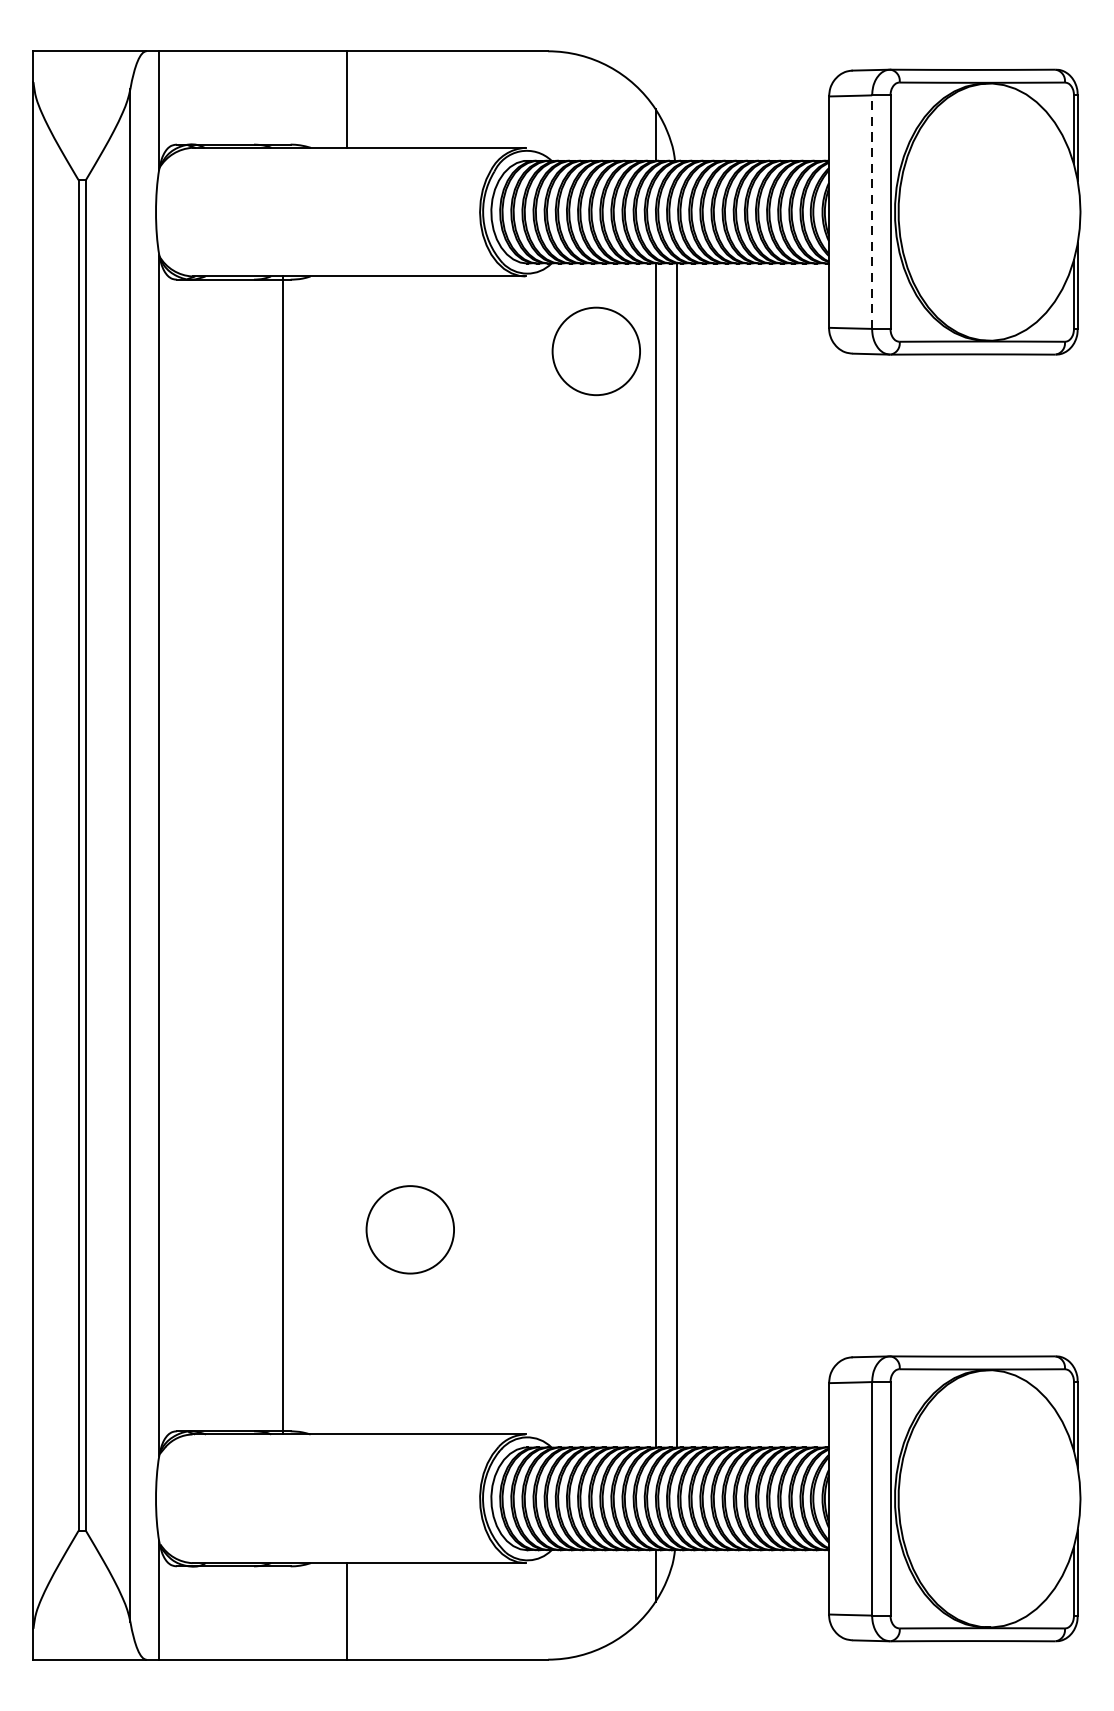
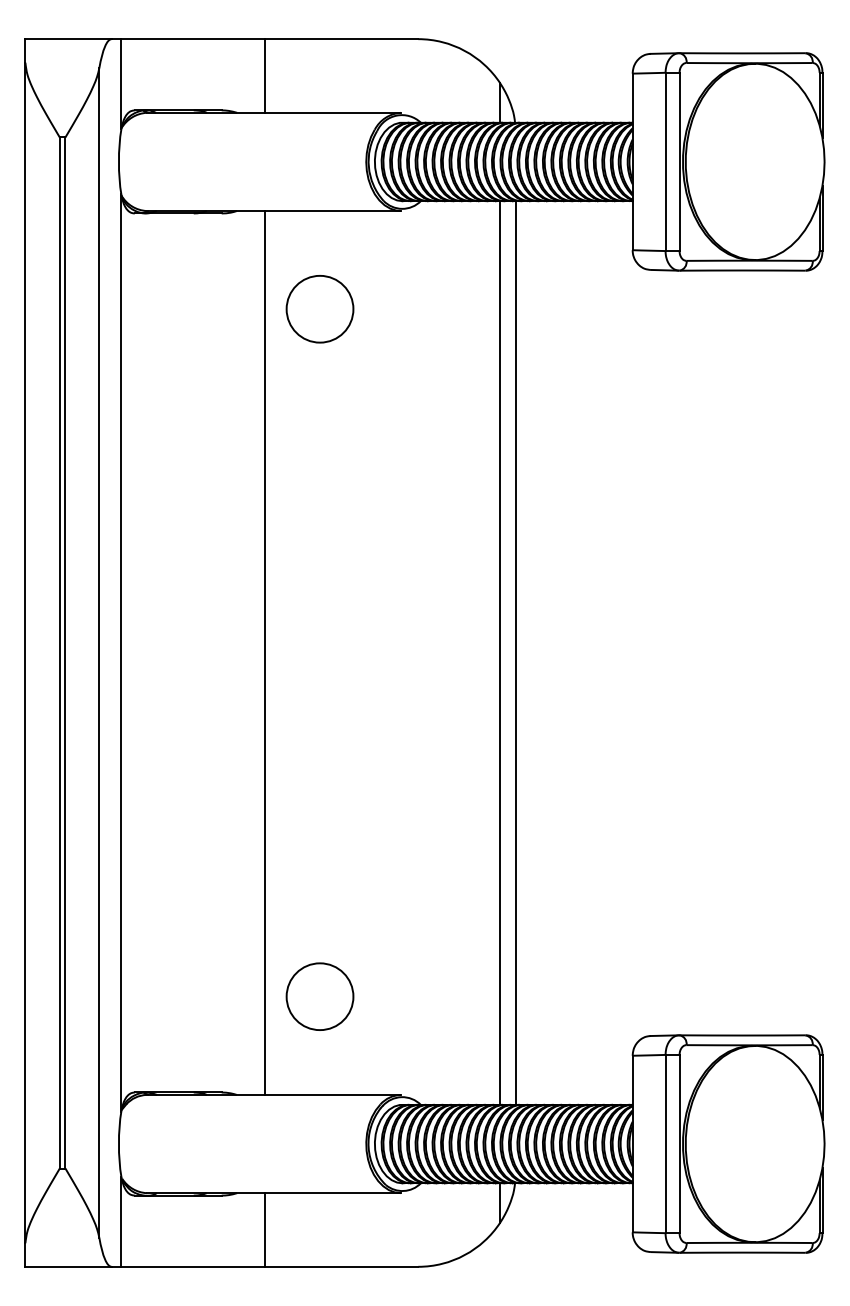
line: (872, 211) -> (665, 161), dashed -> solid
circle: (595, 351) -> (319, 309), moved
line: (282, 854) -> (264, 652), moved
circle: (409, 1229) -> (319, 996), moved

